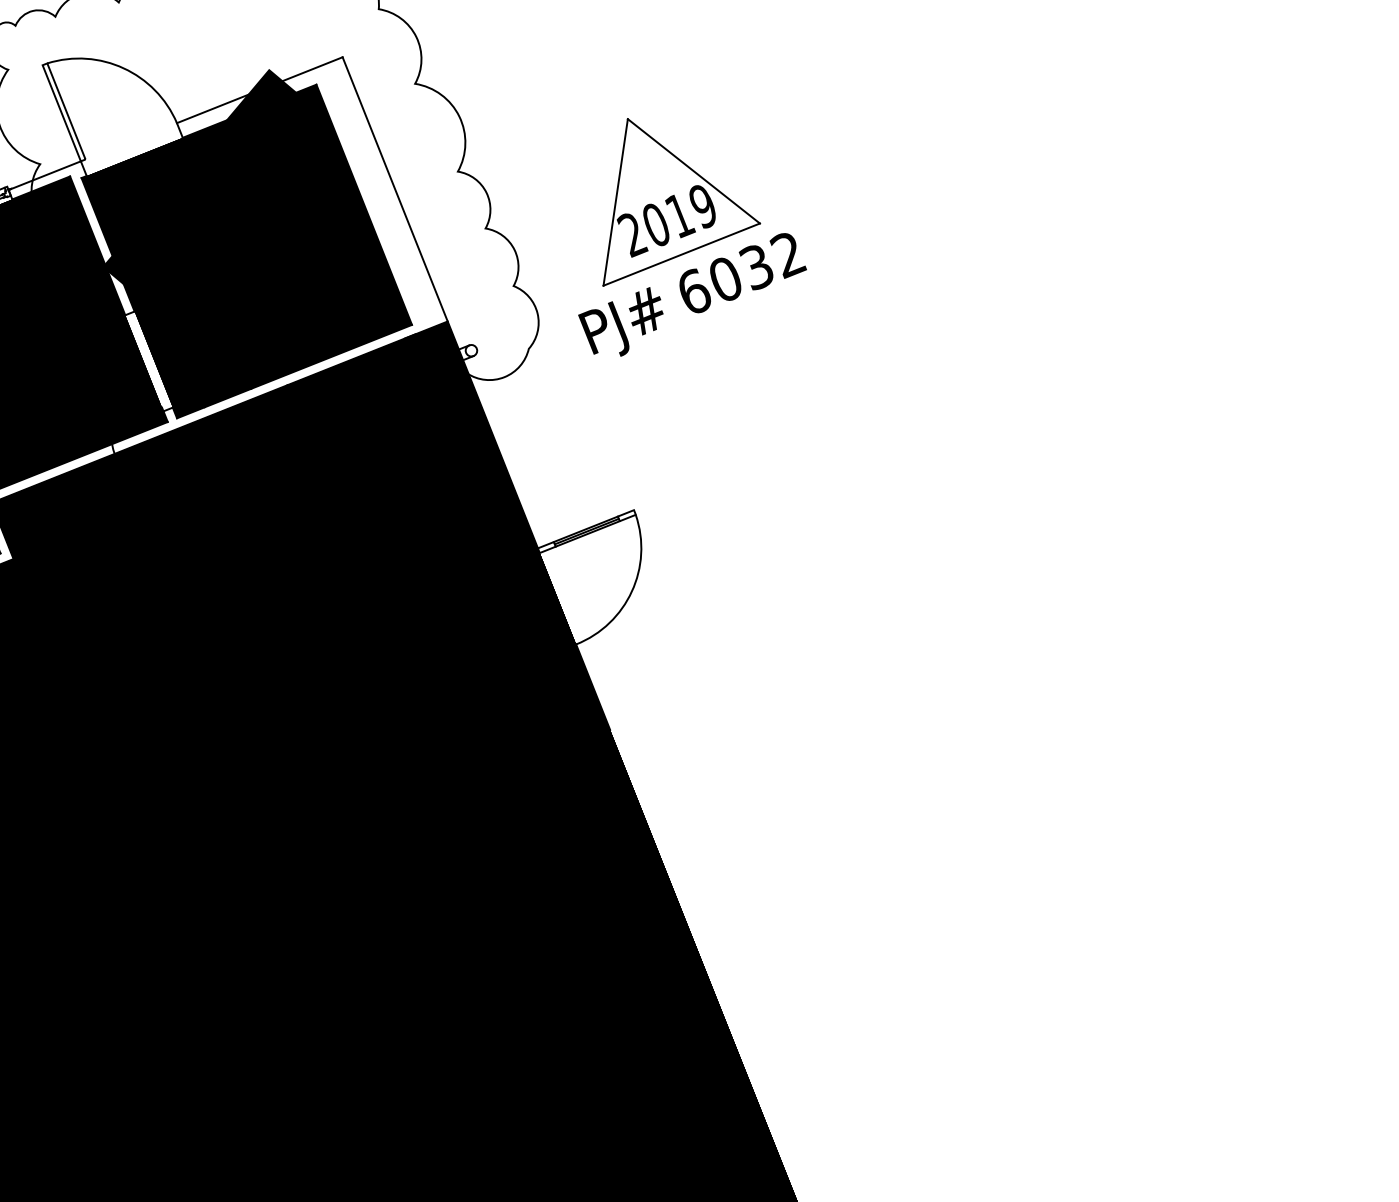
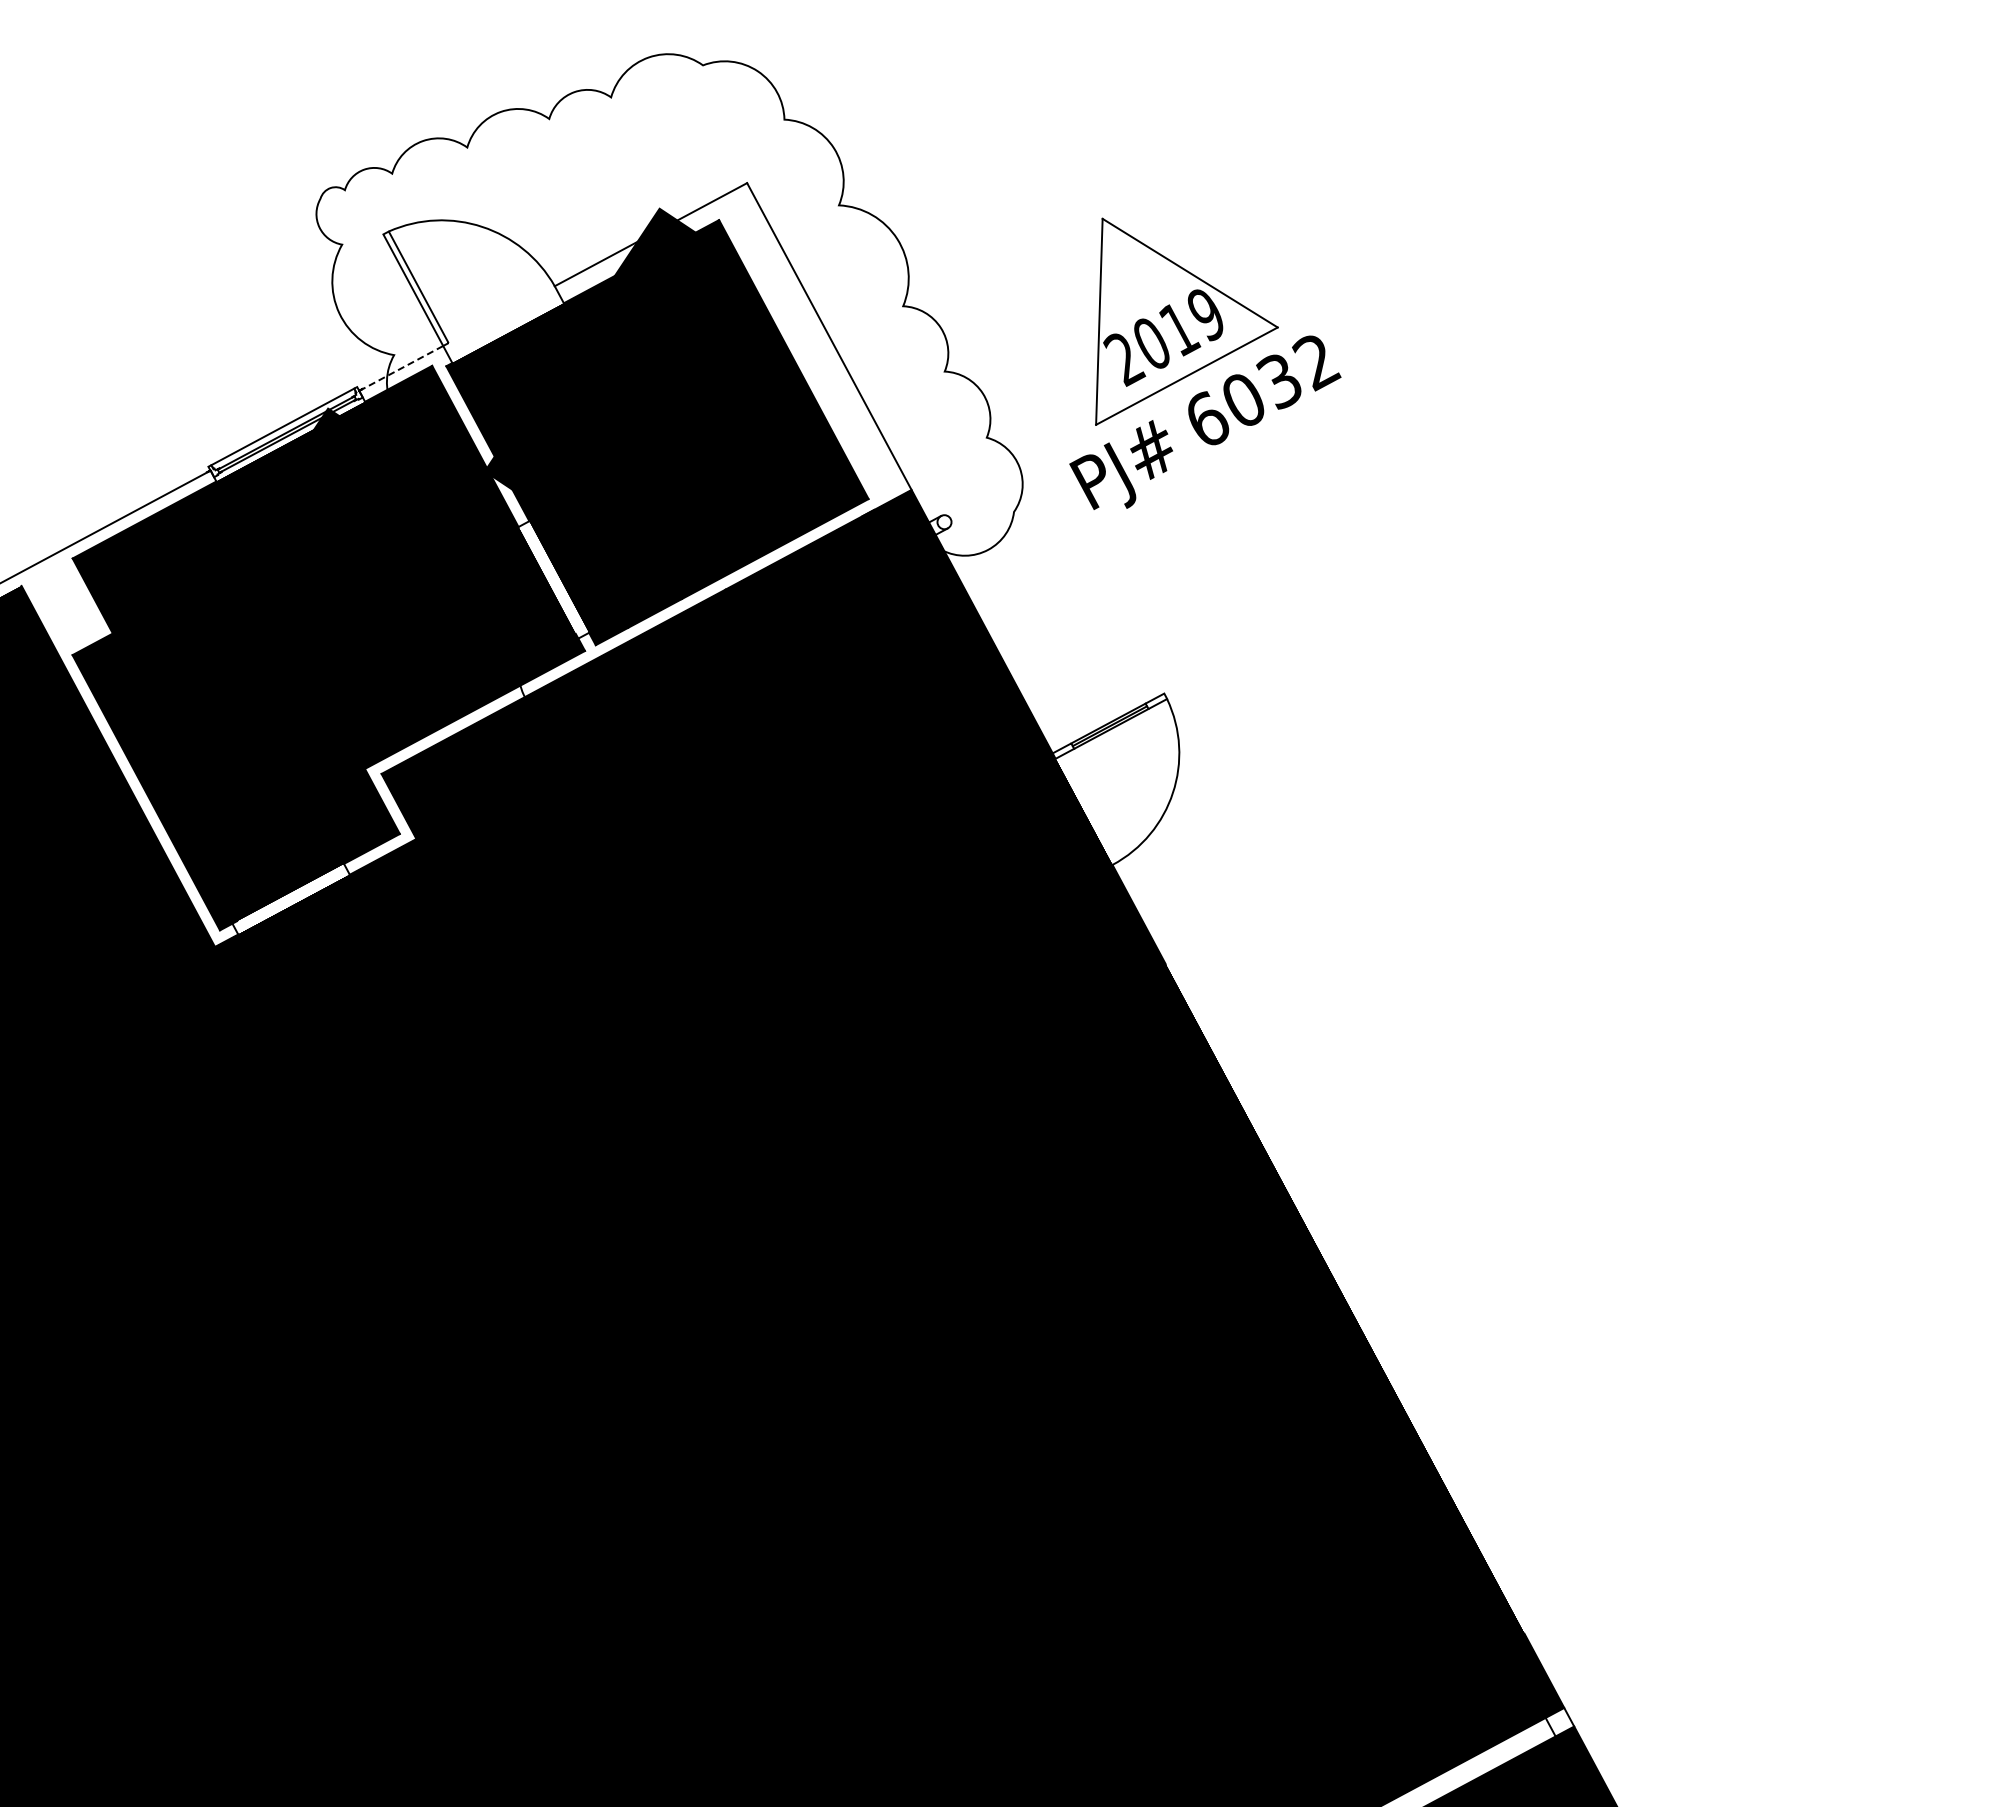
line: (44, 175) -> (401, 368), solid -> dashed

